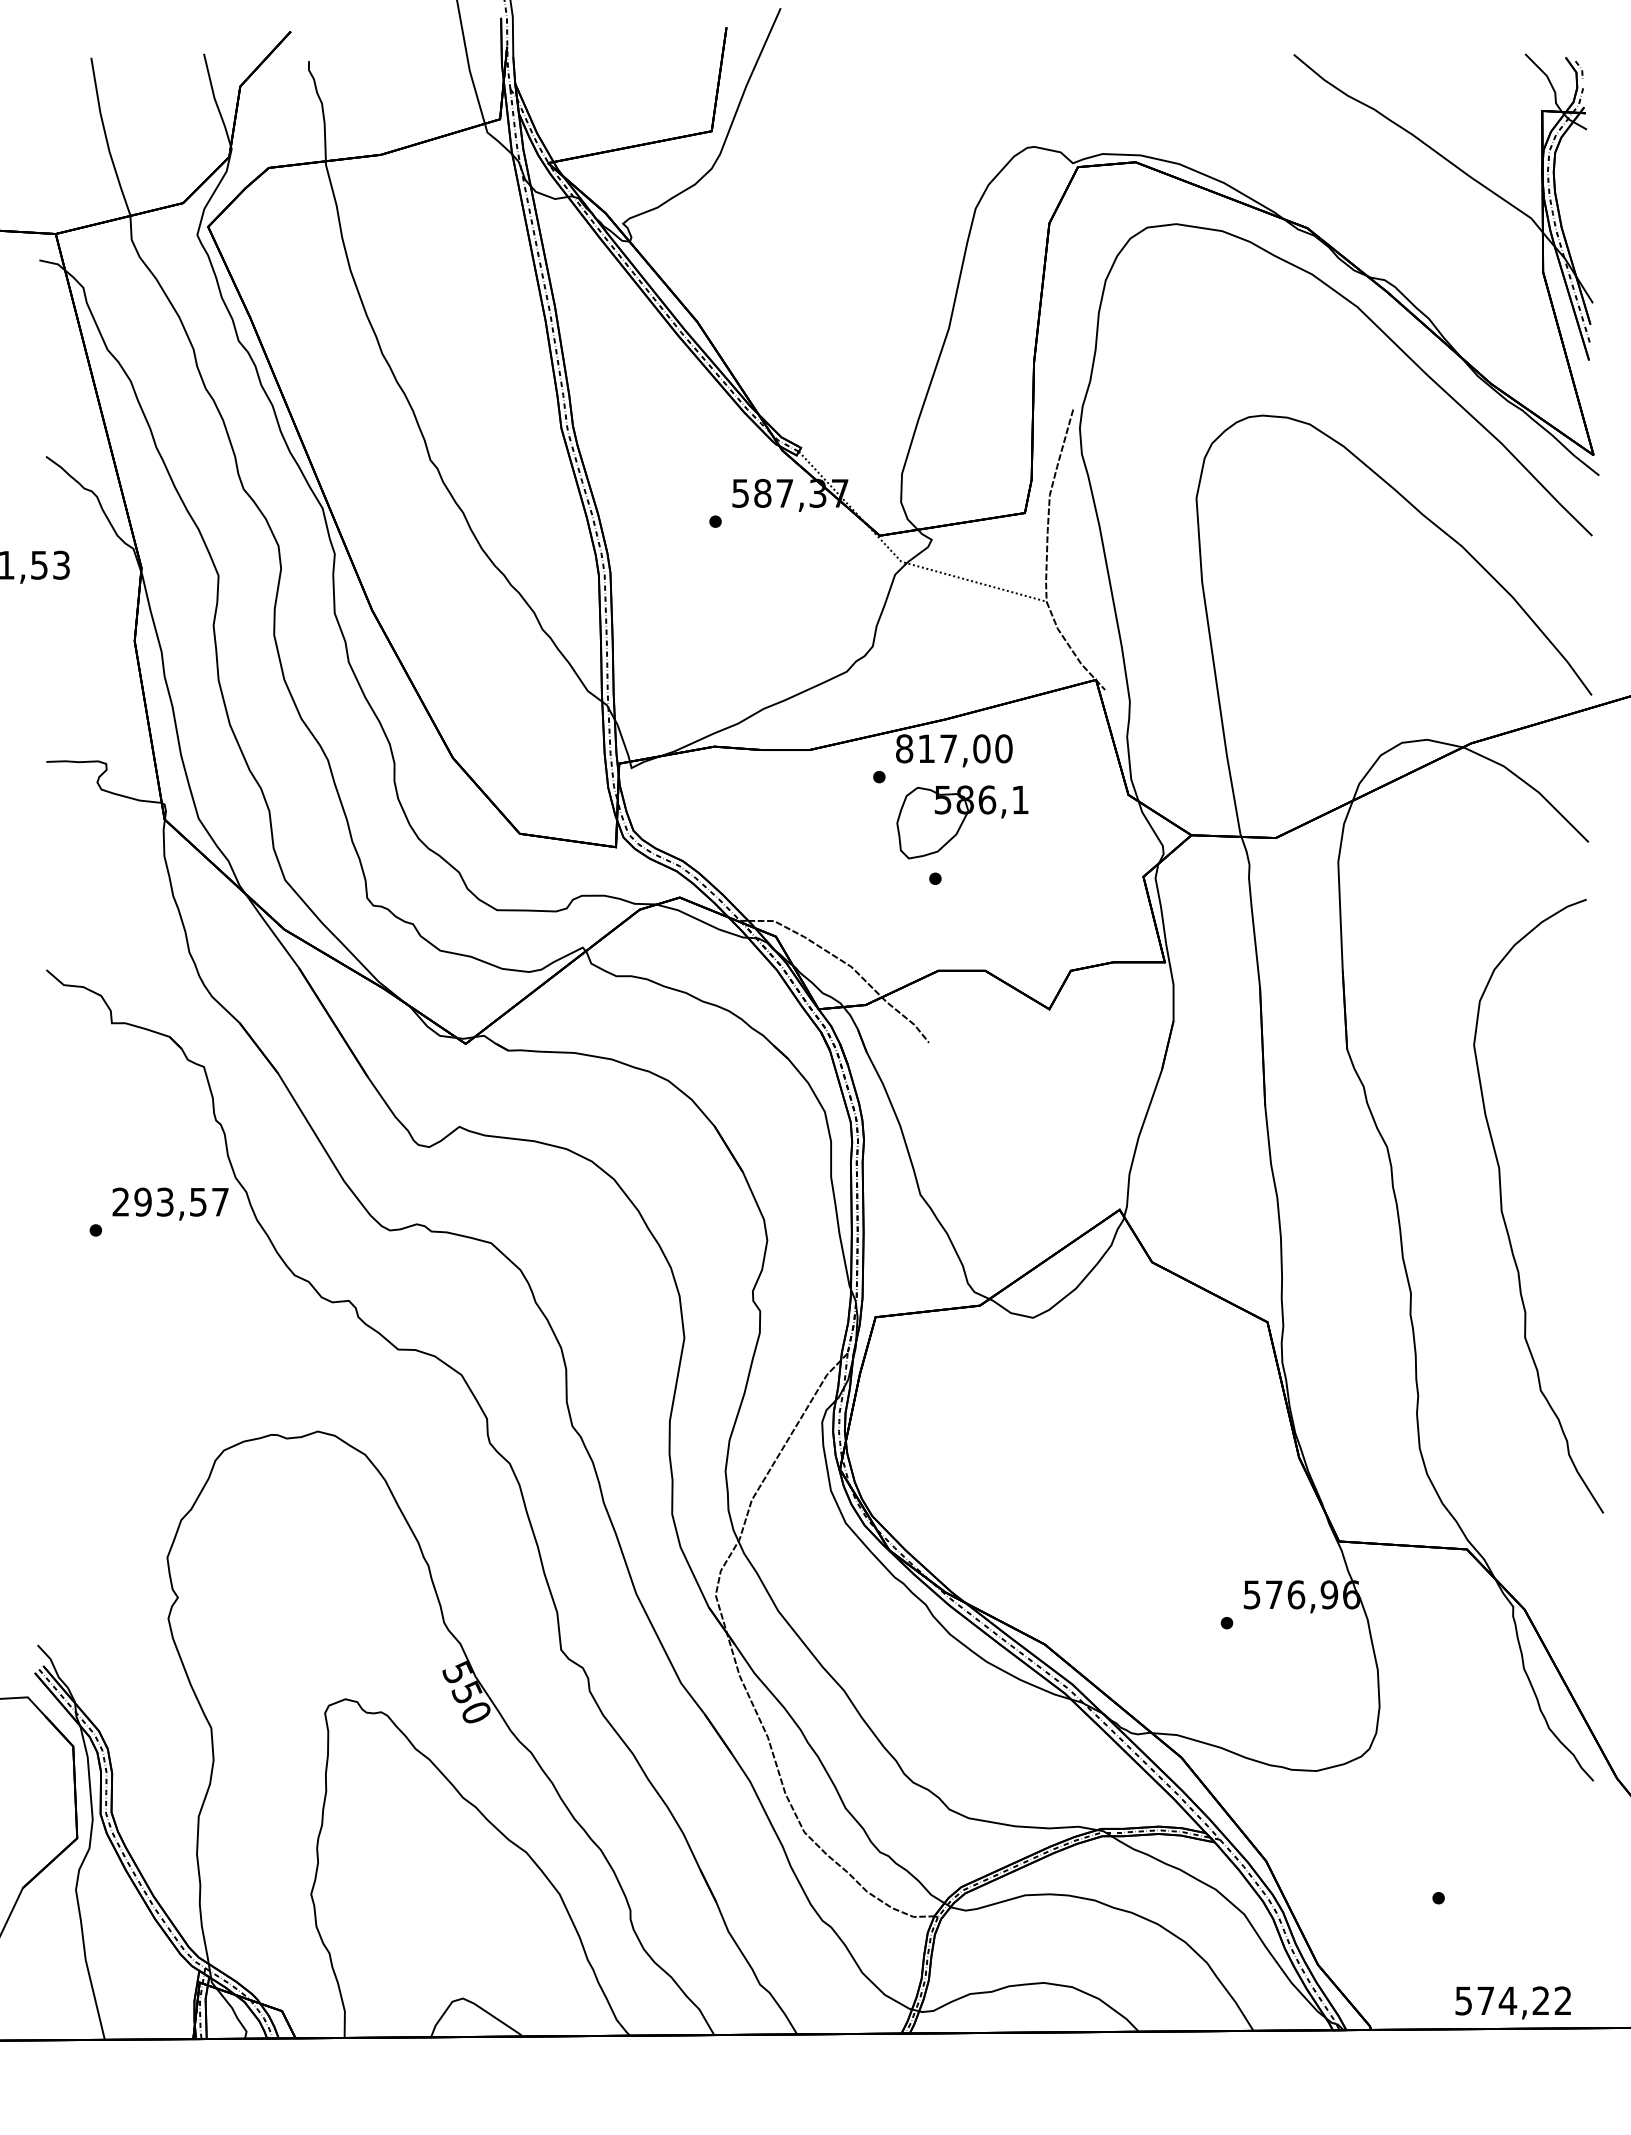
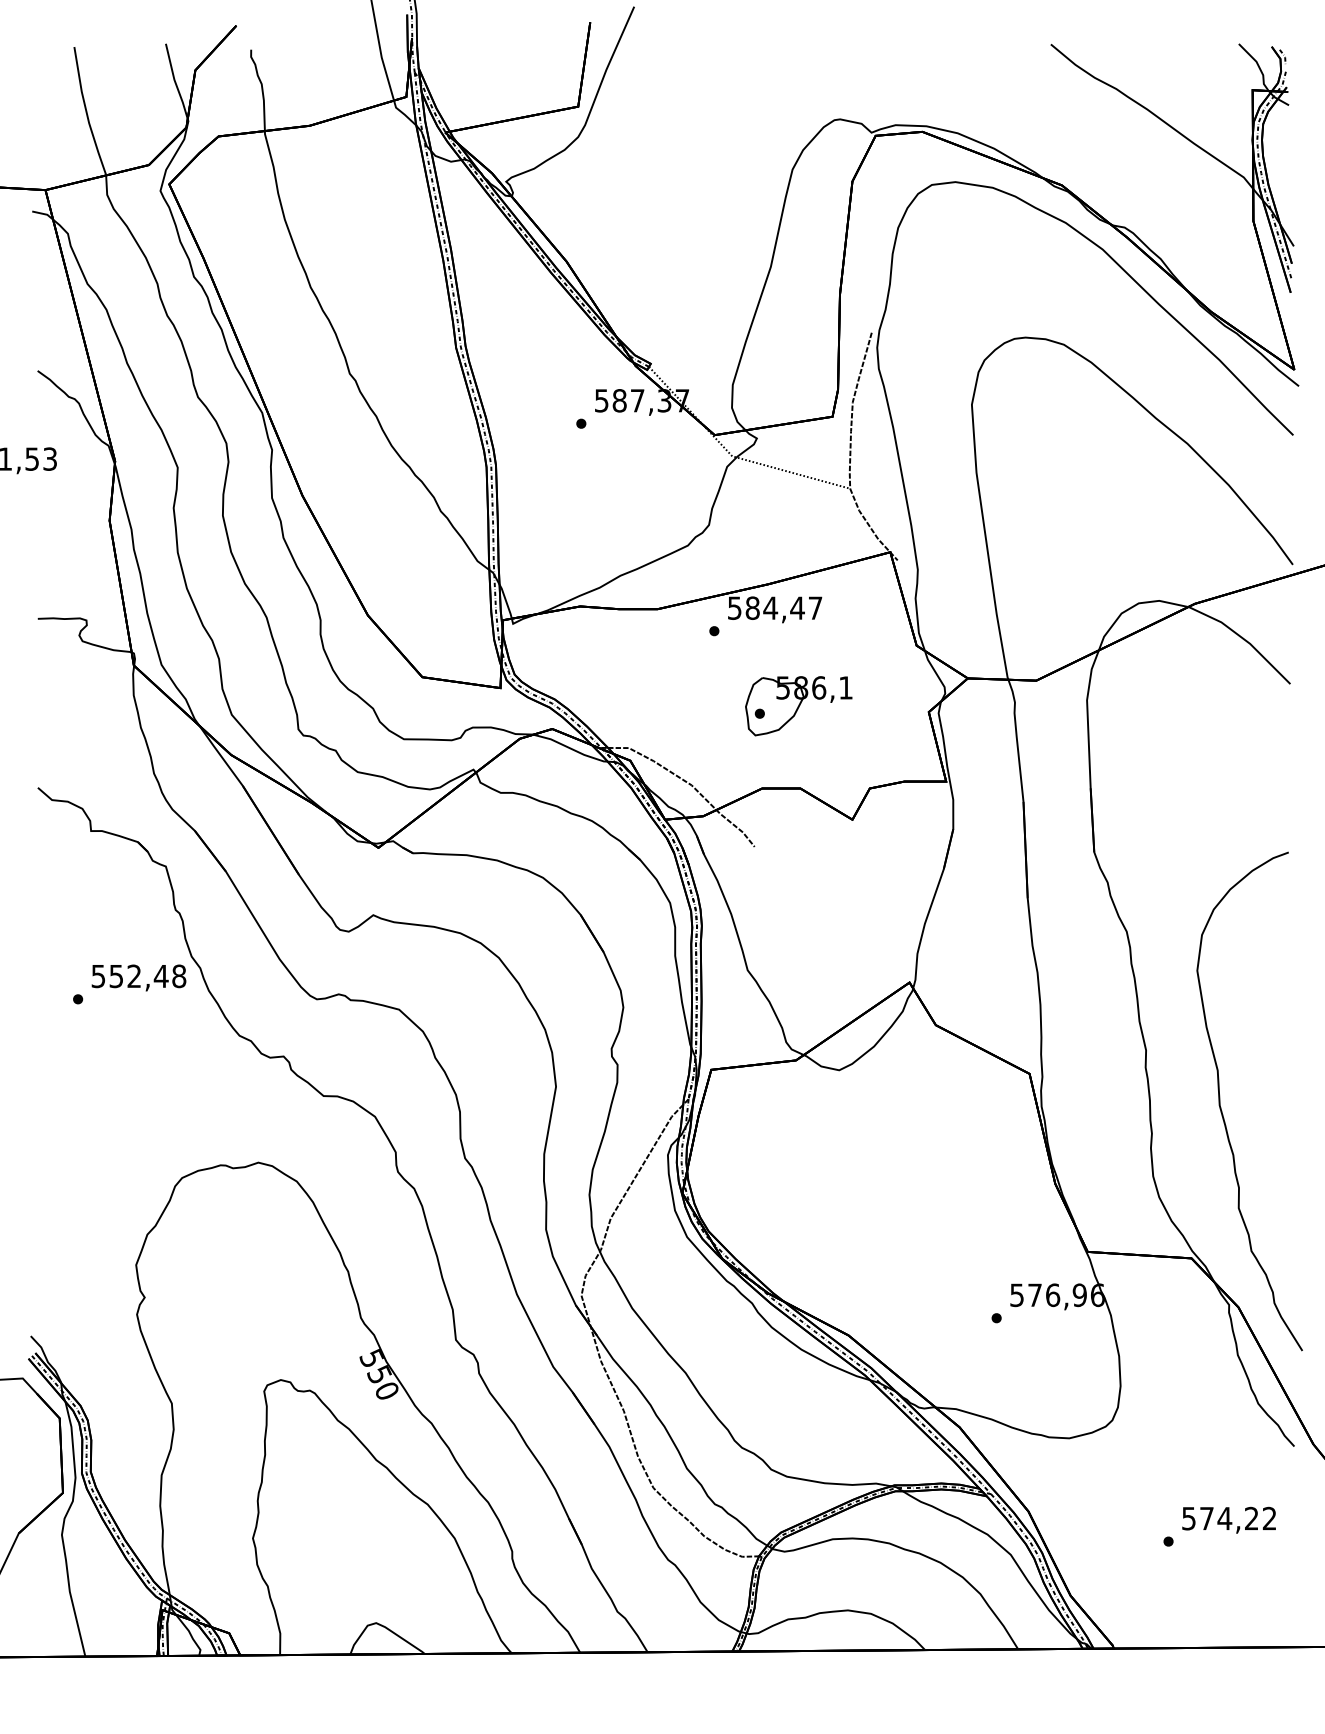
text: (954, 748) -> (775, 607), 817,00 -> 584,47
part: (962, 822) -> (798, 706), moved
text: (170, 1201) -> (138, 975), 293,57 -> 552,48
curve: (1504, 1216) -> (1222, 1109), moved
text: (1512, 2002) -> (1228, 1519), moved

